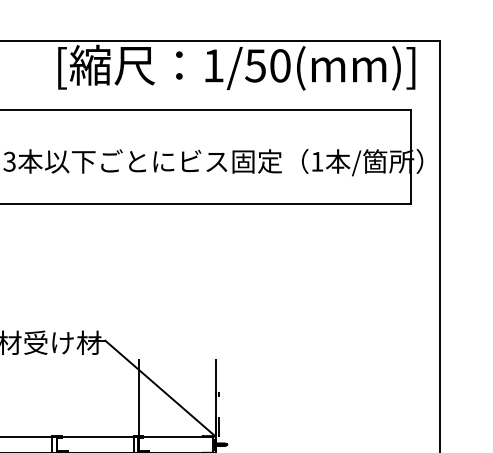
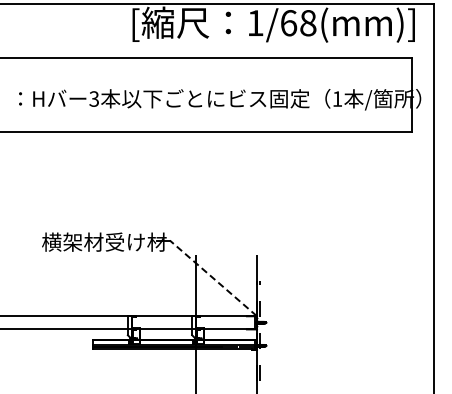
text: (268, 66) -> (298, 23), 1/50(mm)] -> 1/68(mm)]
line: (160, 388) -> (213, 278), solid -> dashed

